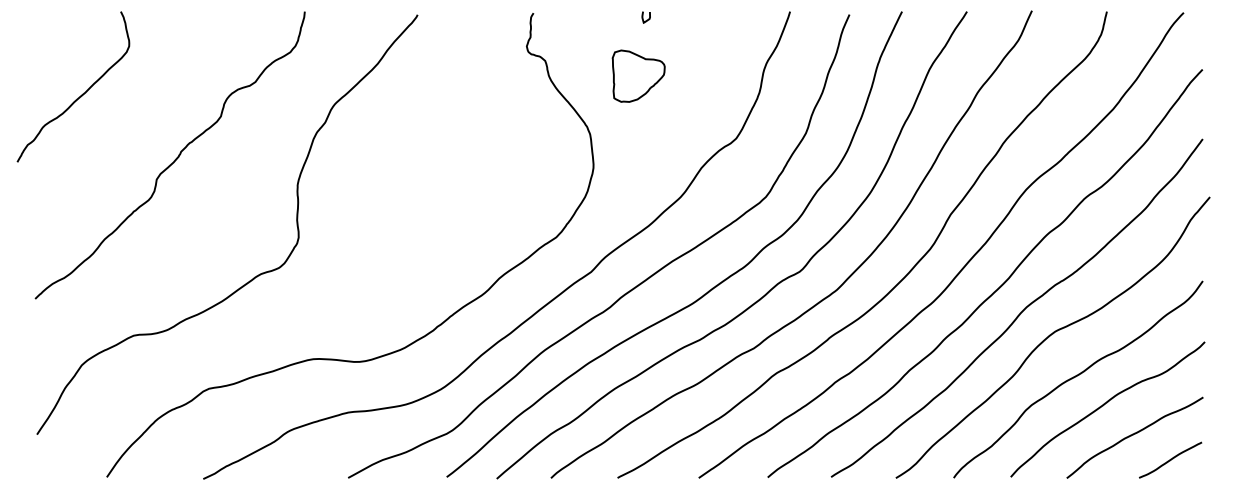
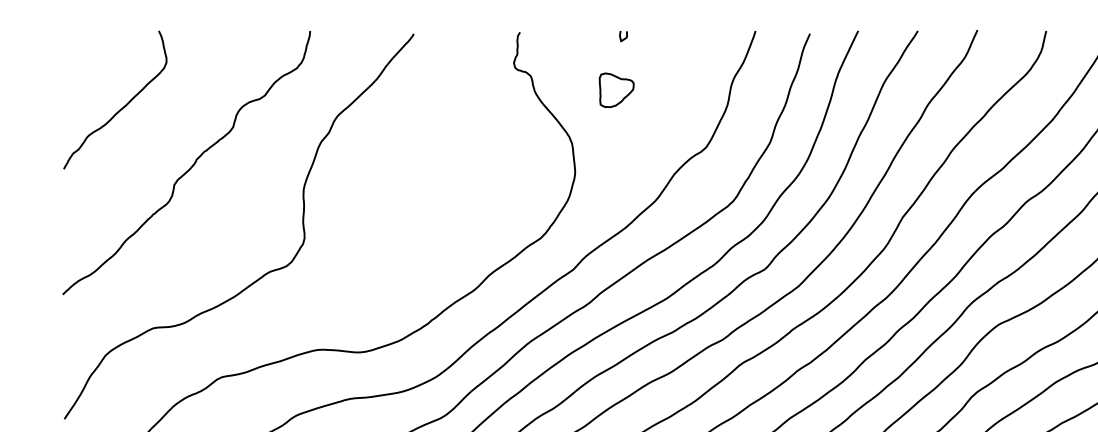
part: (638, 76) -> (616, 90), size x0.71
curve: (81, 94) -> (122, 107), moved

